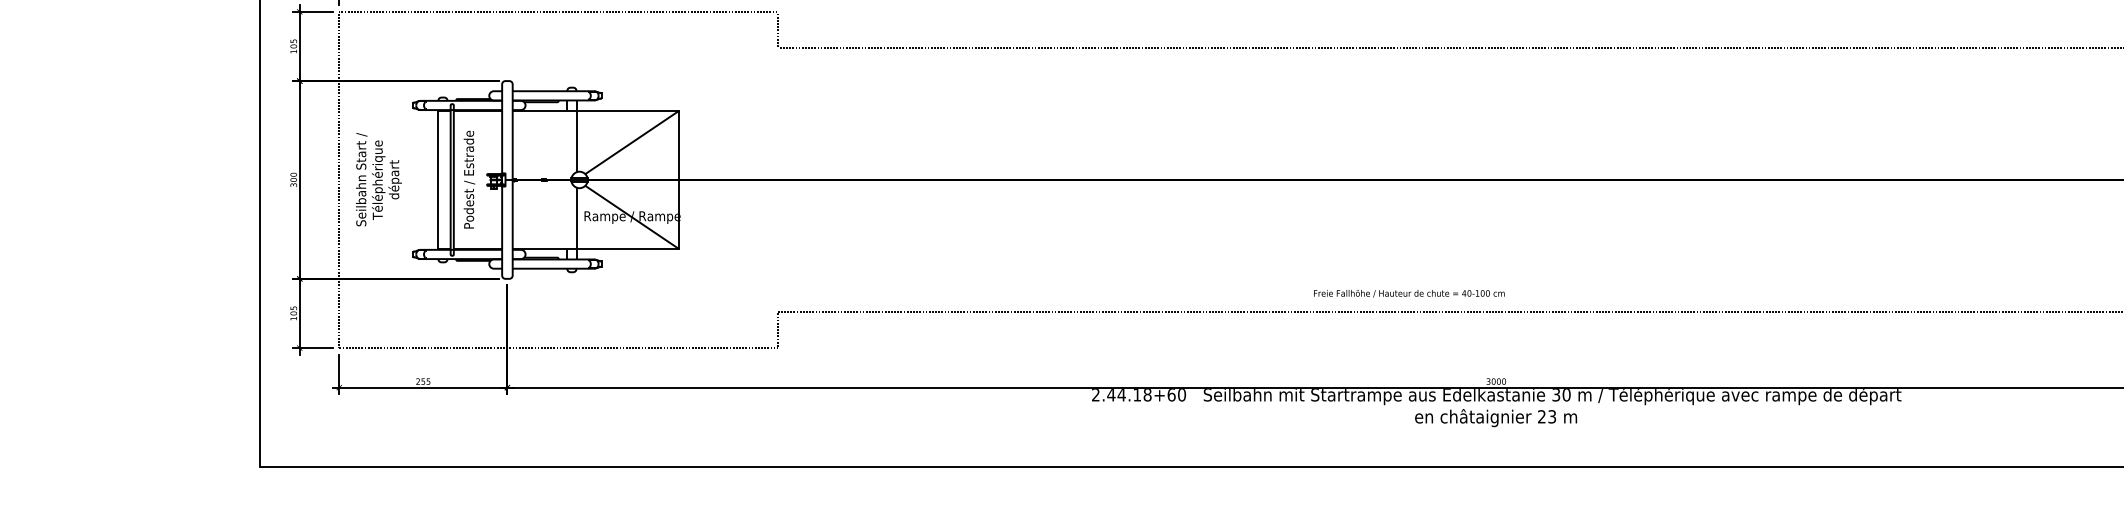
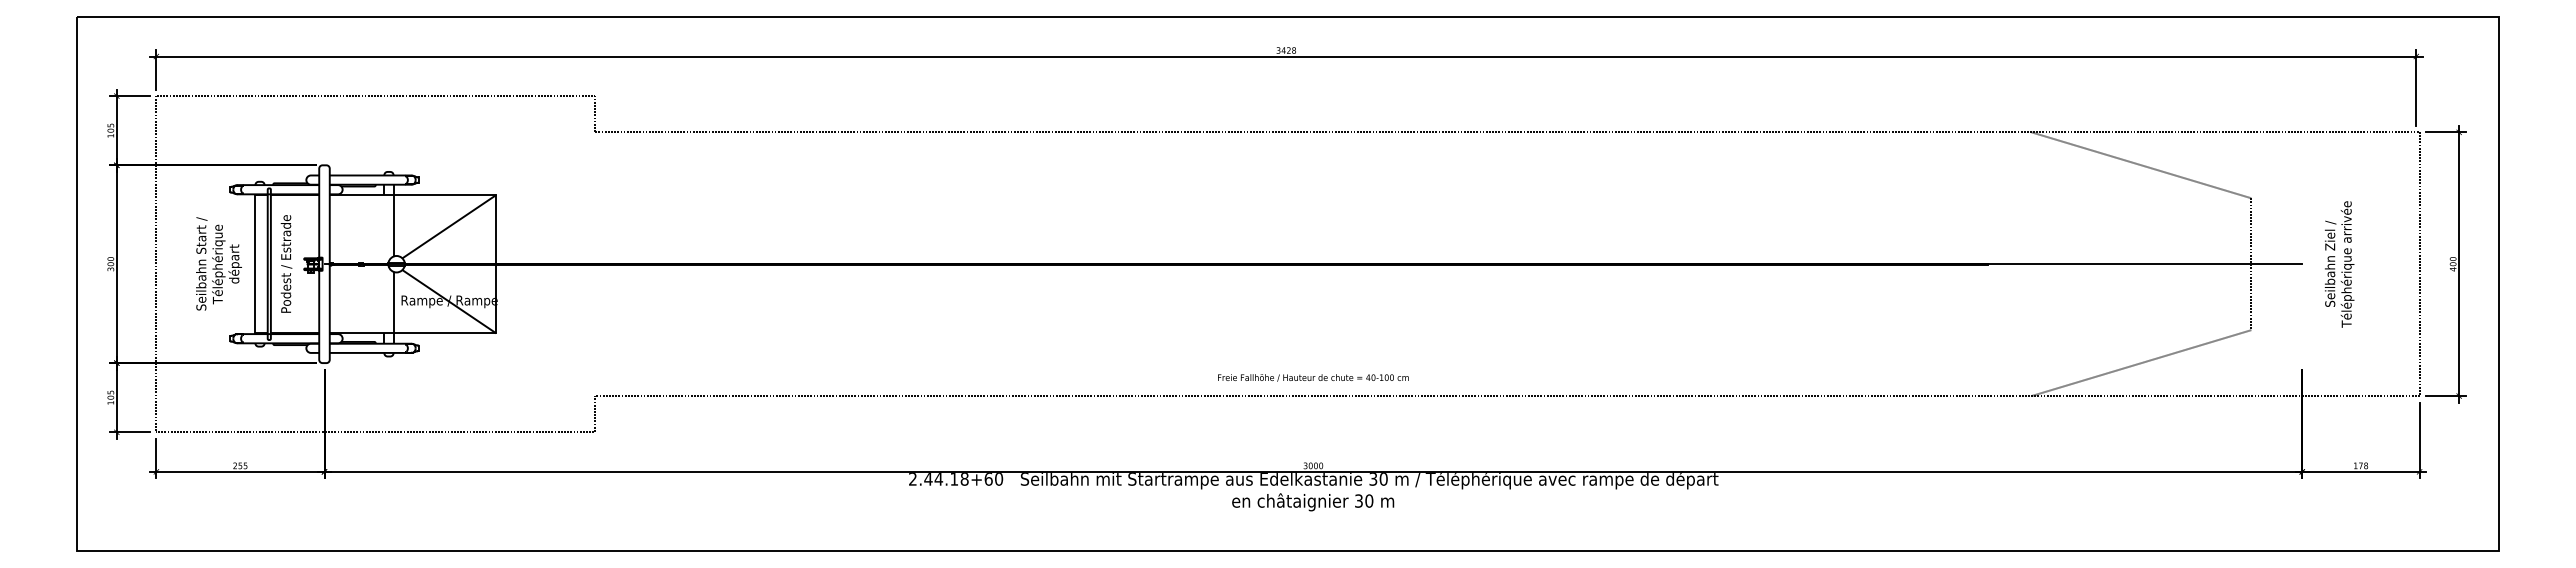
text: (378, 179) -> (218, 263), moved
text: (1409, 293) -> (1313, 377), moved
text: (1547, 416) -> (1364, 500), 23 -> 30

